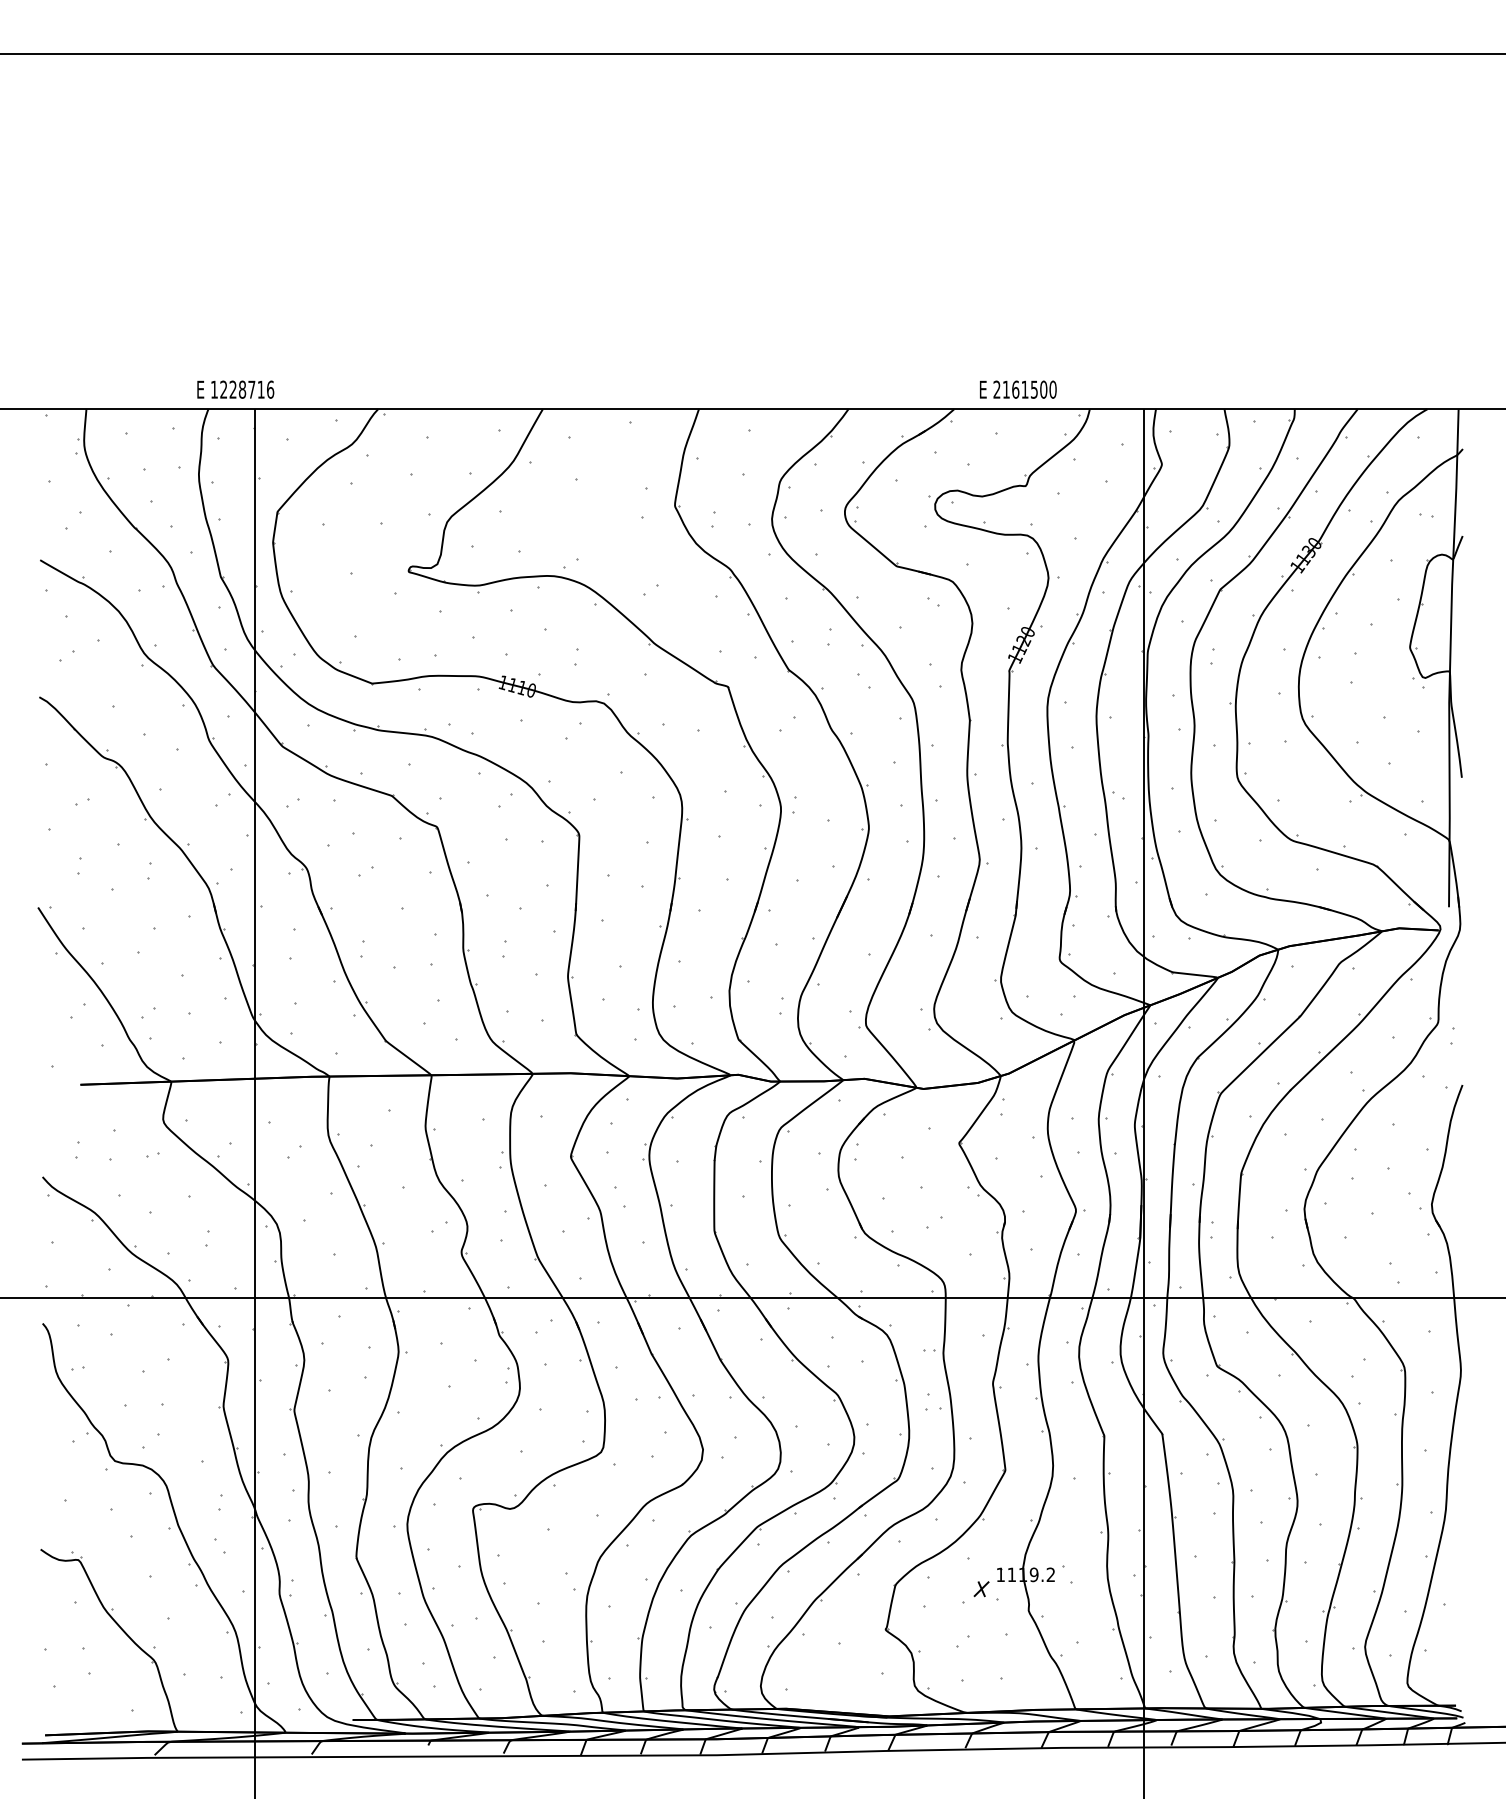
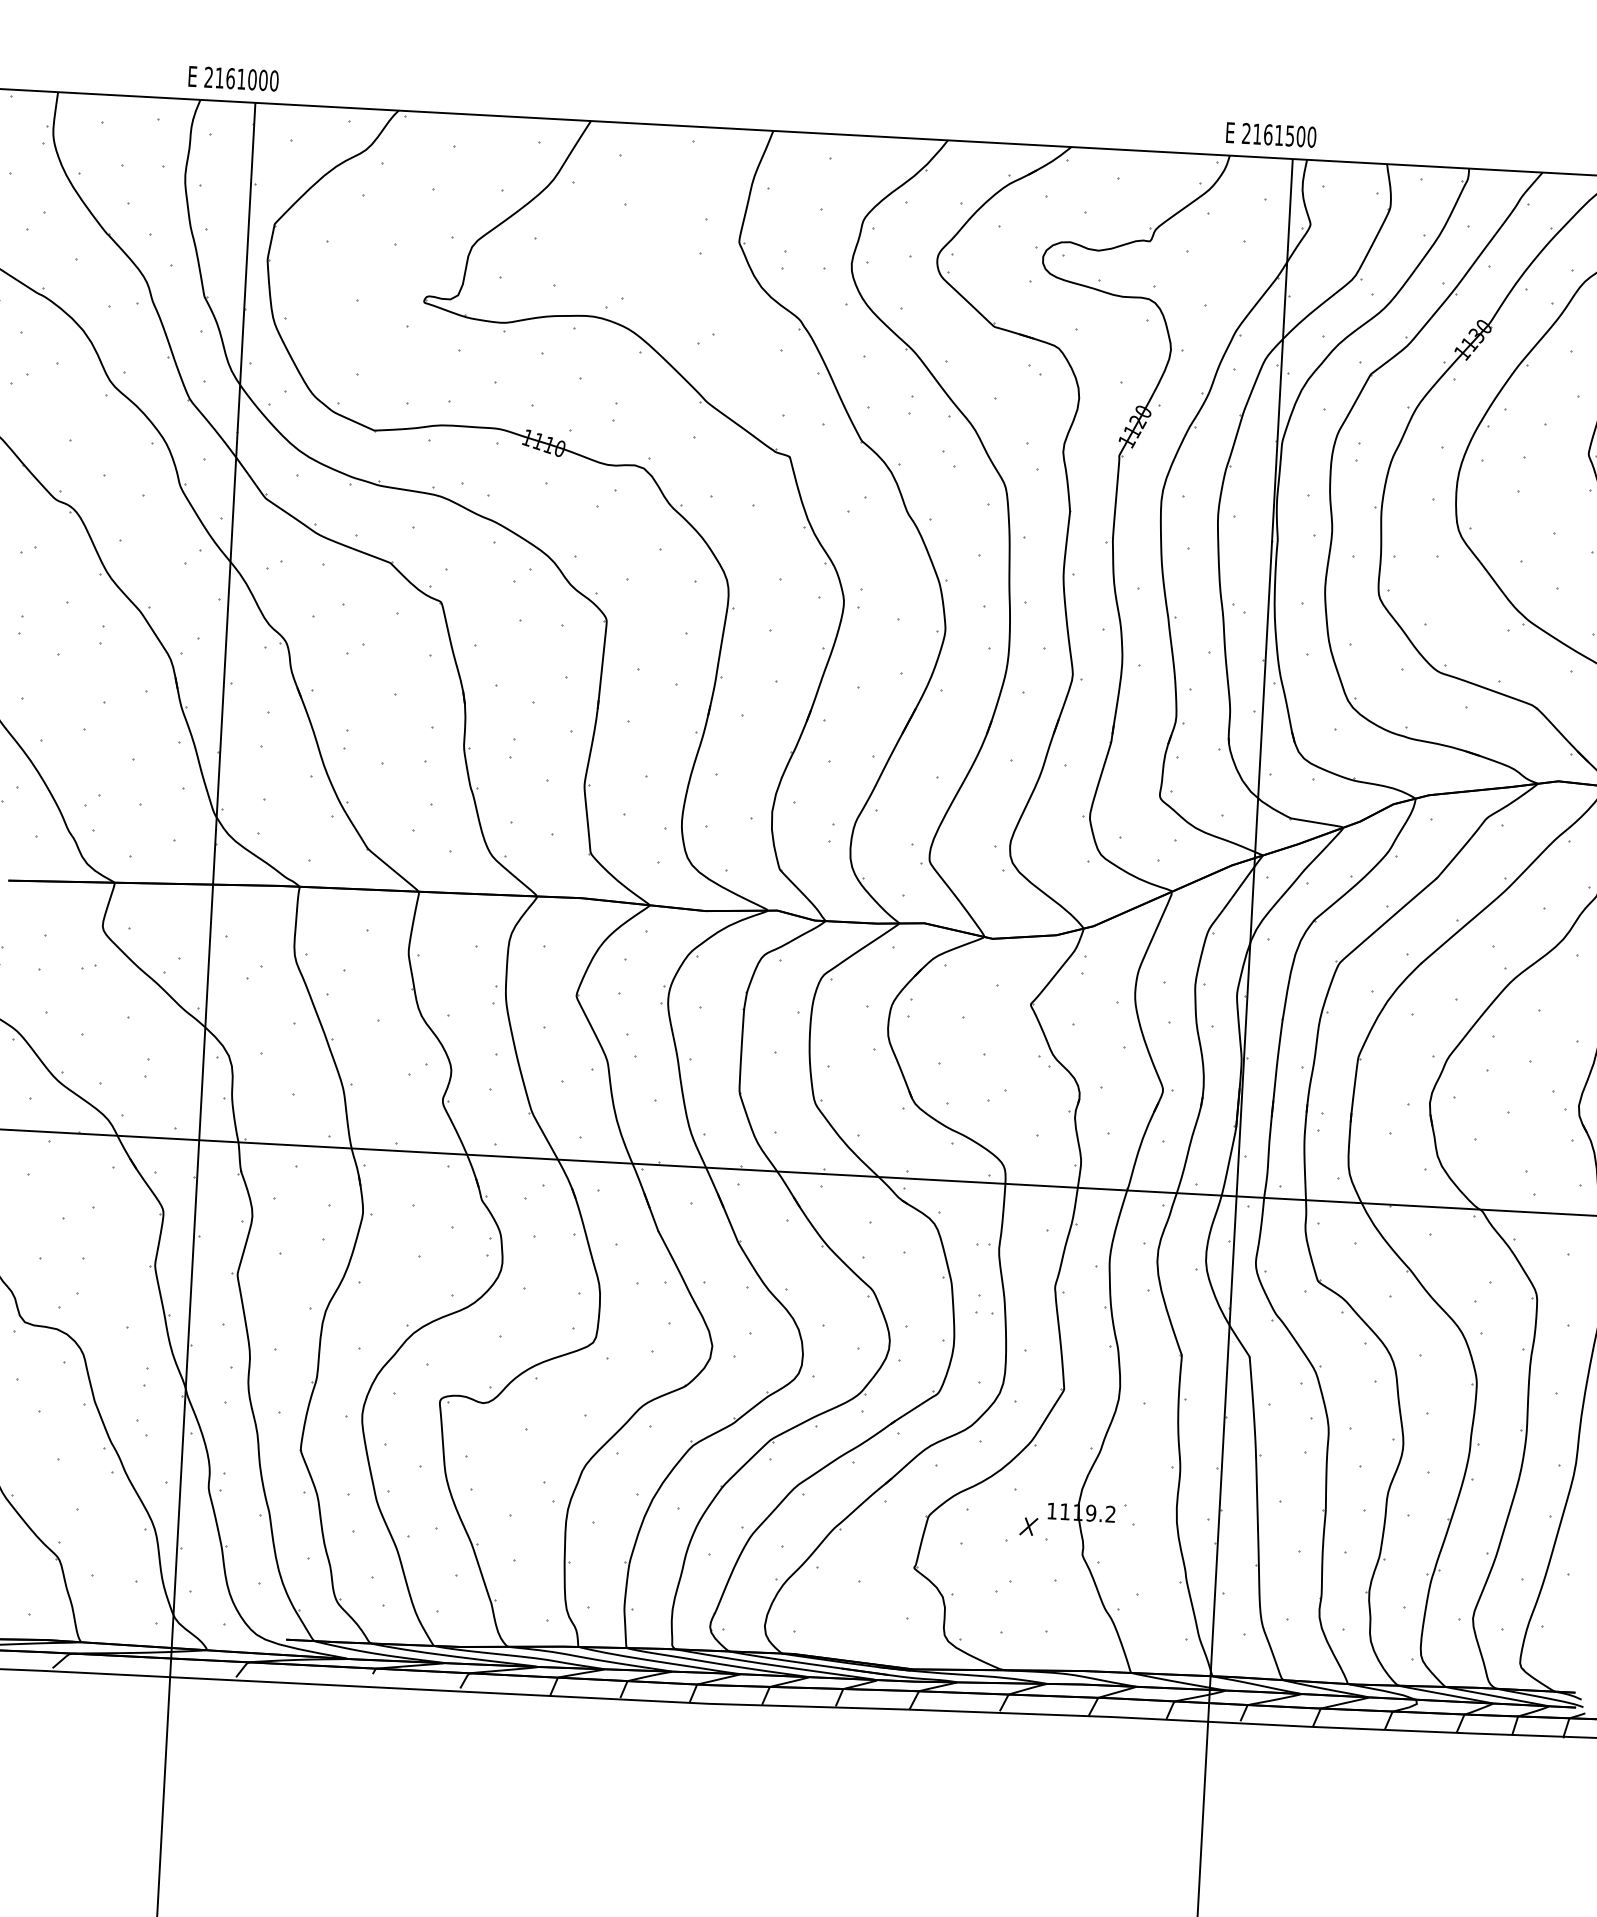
text: (242, 389) -> (241, 78), 1228716 -> 2161000
text: (1018, 389) -> (1271, 134), moved

